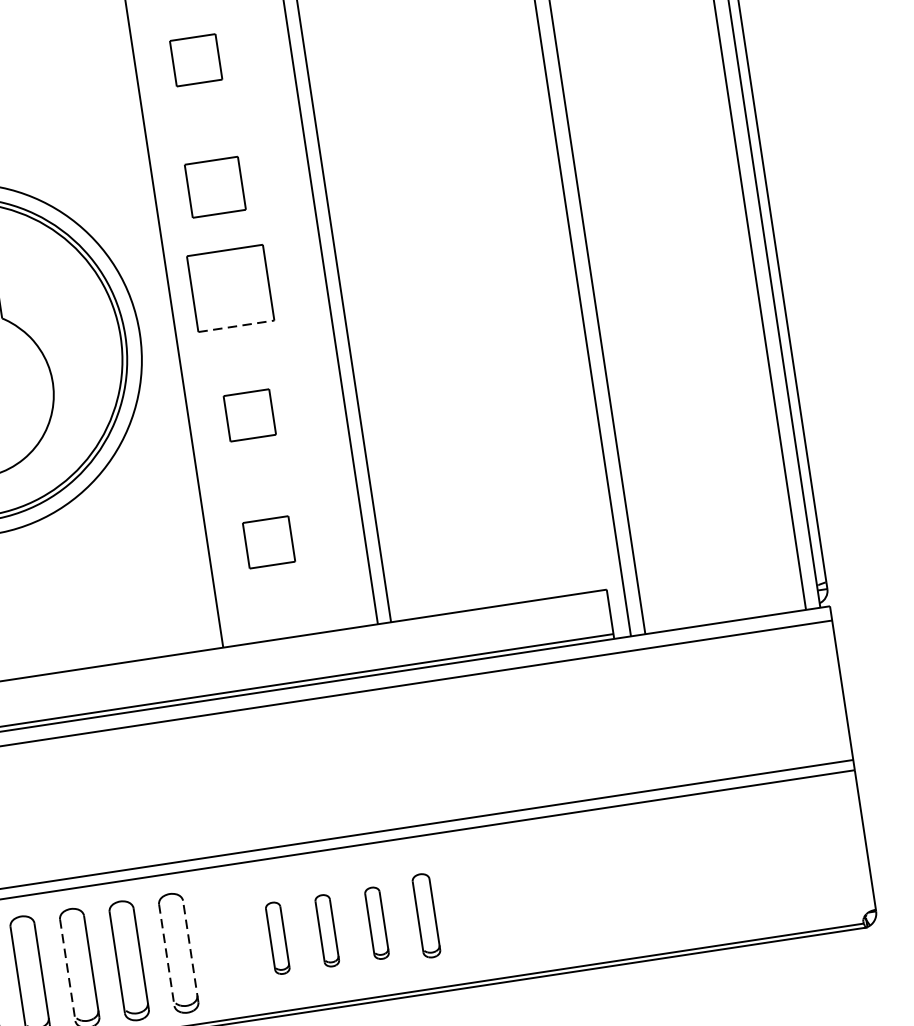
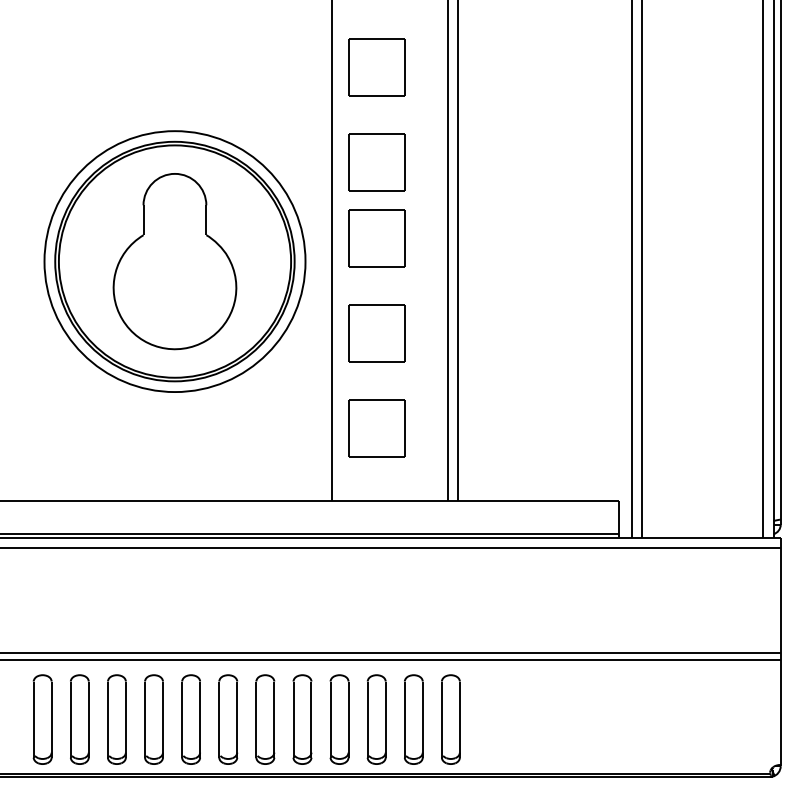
part: (195, 60) -> (376, 67), size x1.67
part: (214, 187) -> (376, 162), size x1.43
line: (236, 325) -> (377, 266), dashed -> solid
part: (249, 415) -> (376, 333), size x1.67
part: (268, 542) -> (376, 428), size x1.67
part: (425, 915) -> (450, 719), size x1.43
part: (376, 923) -> (413, 719), size x1.67
part: (327, 930) -> (376, 719), size x1.67
part: (277, 938) -> (339, 719), size x1.67
part: (228, 945) -> (302, 719), added
line: (190, 951) -> (274, 719), dashed -> solid
line: (167, 956) -> (256, 720), dashed -> solid
line: (68, 971) -> (182, 720), dashed -> solid

